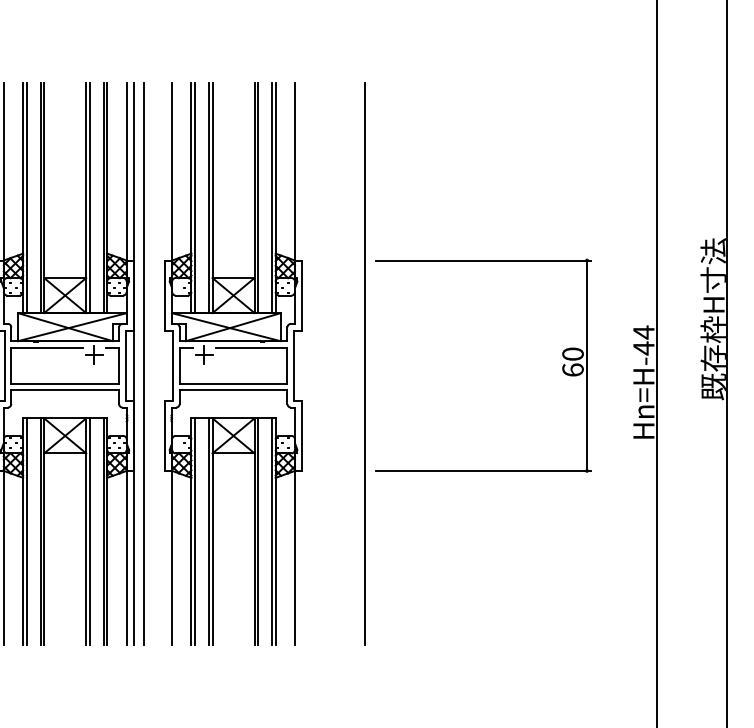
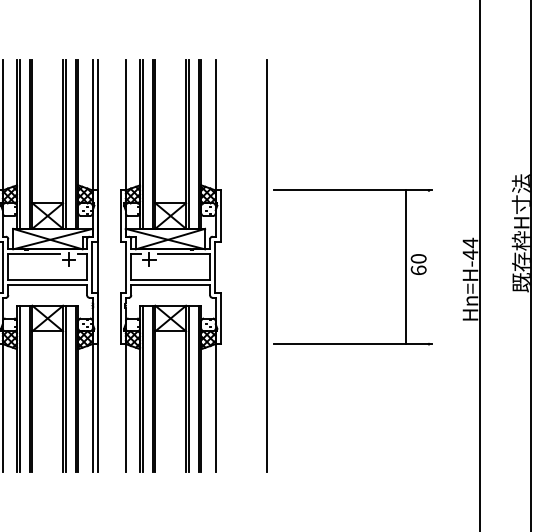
line: (144, 363) -> (105, 265), removed
line: (586, 366) -> (405, 267), moved

